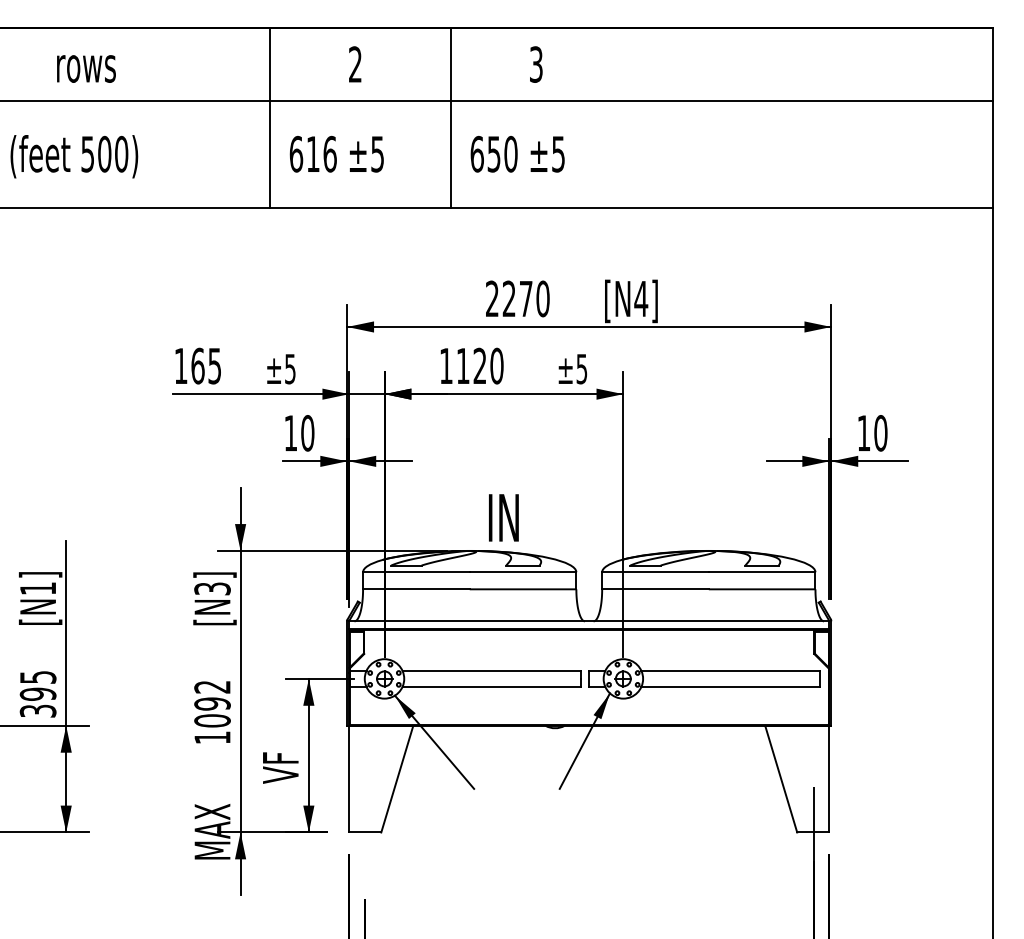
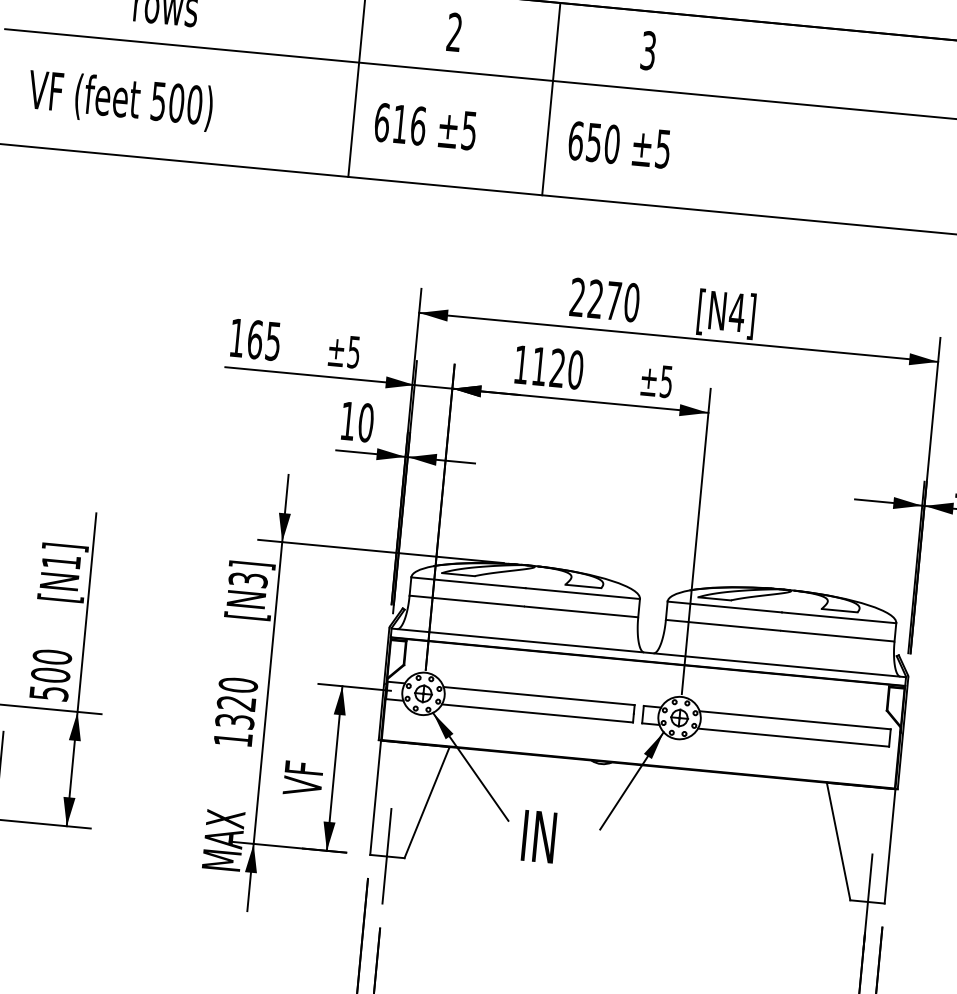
text: (503, 517) -> (538, 836), moved
text: (37, 693) -> (50, 674), 395 -> 500
text: (212, 703) -> (236, 702), 1092 -> 1320
line: (364, 832) -> (386, 856), added

